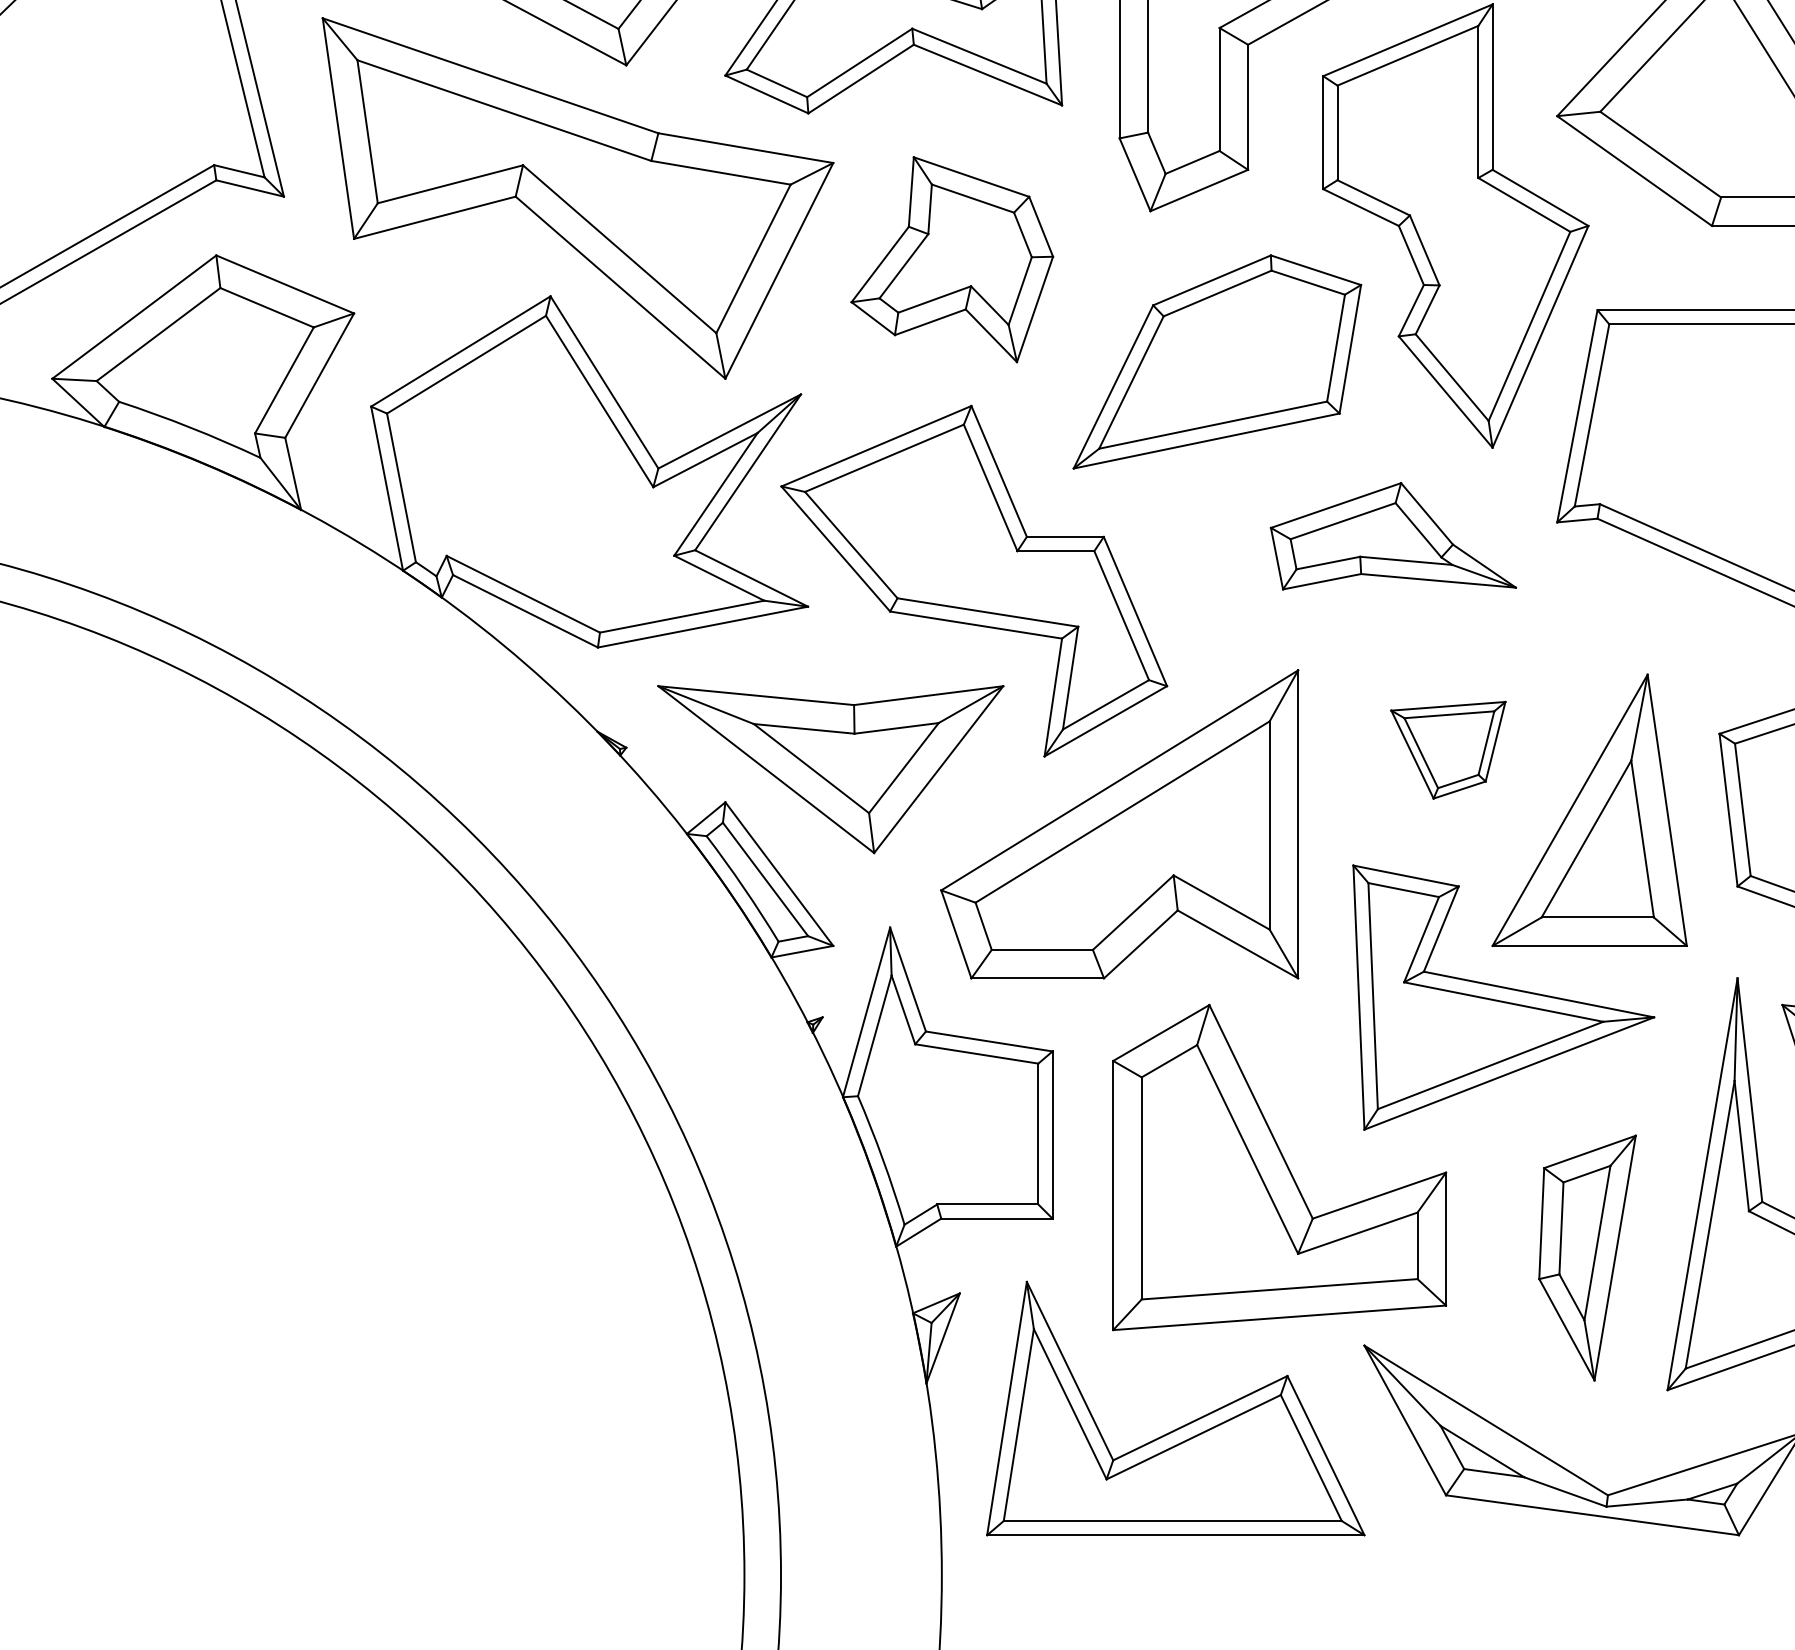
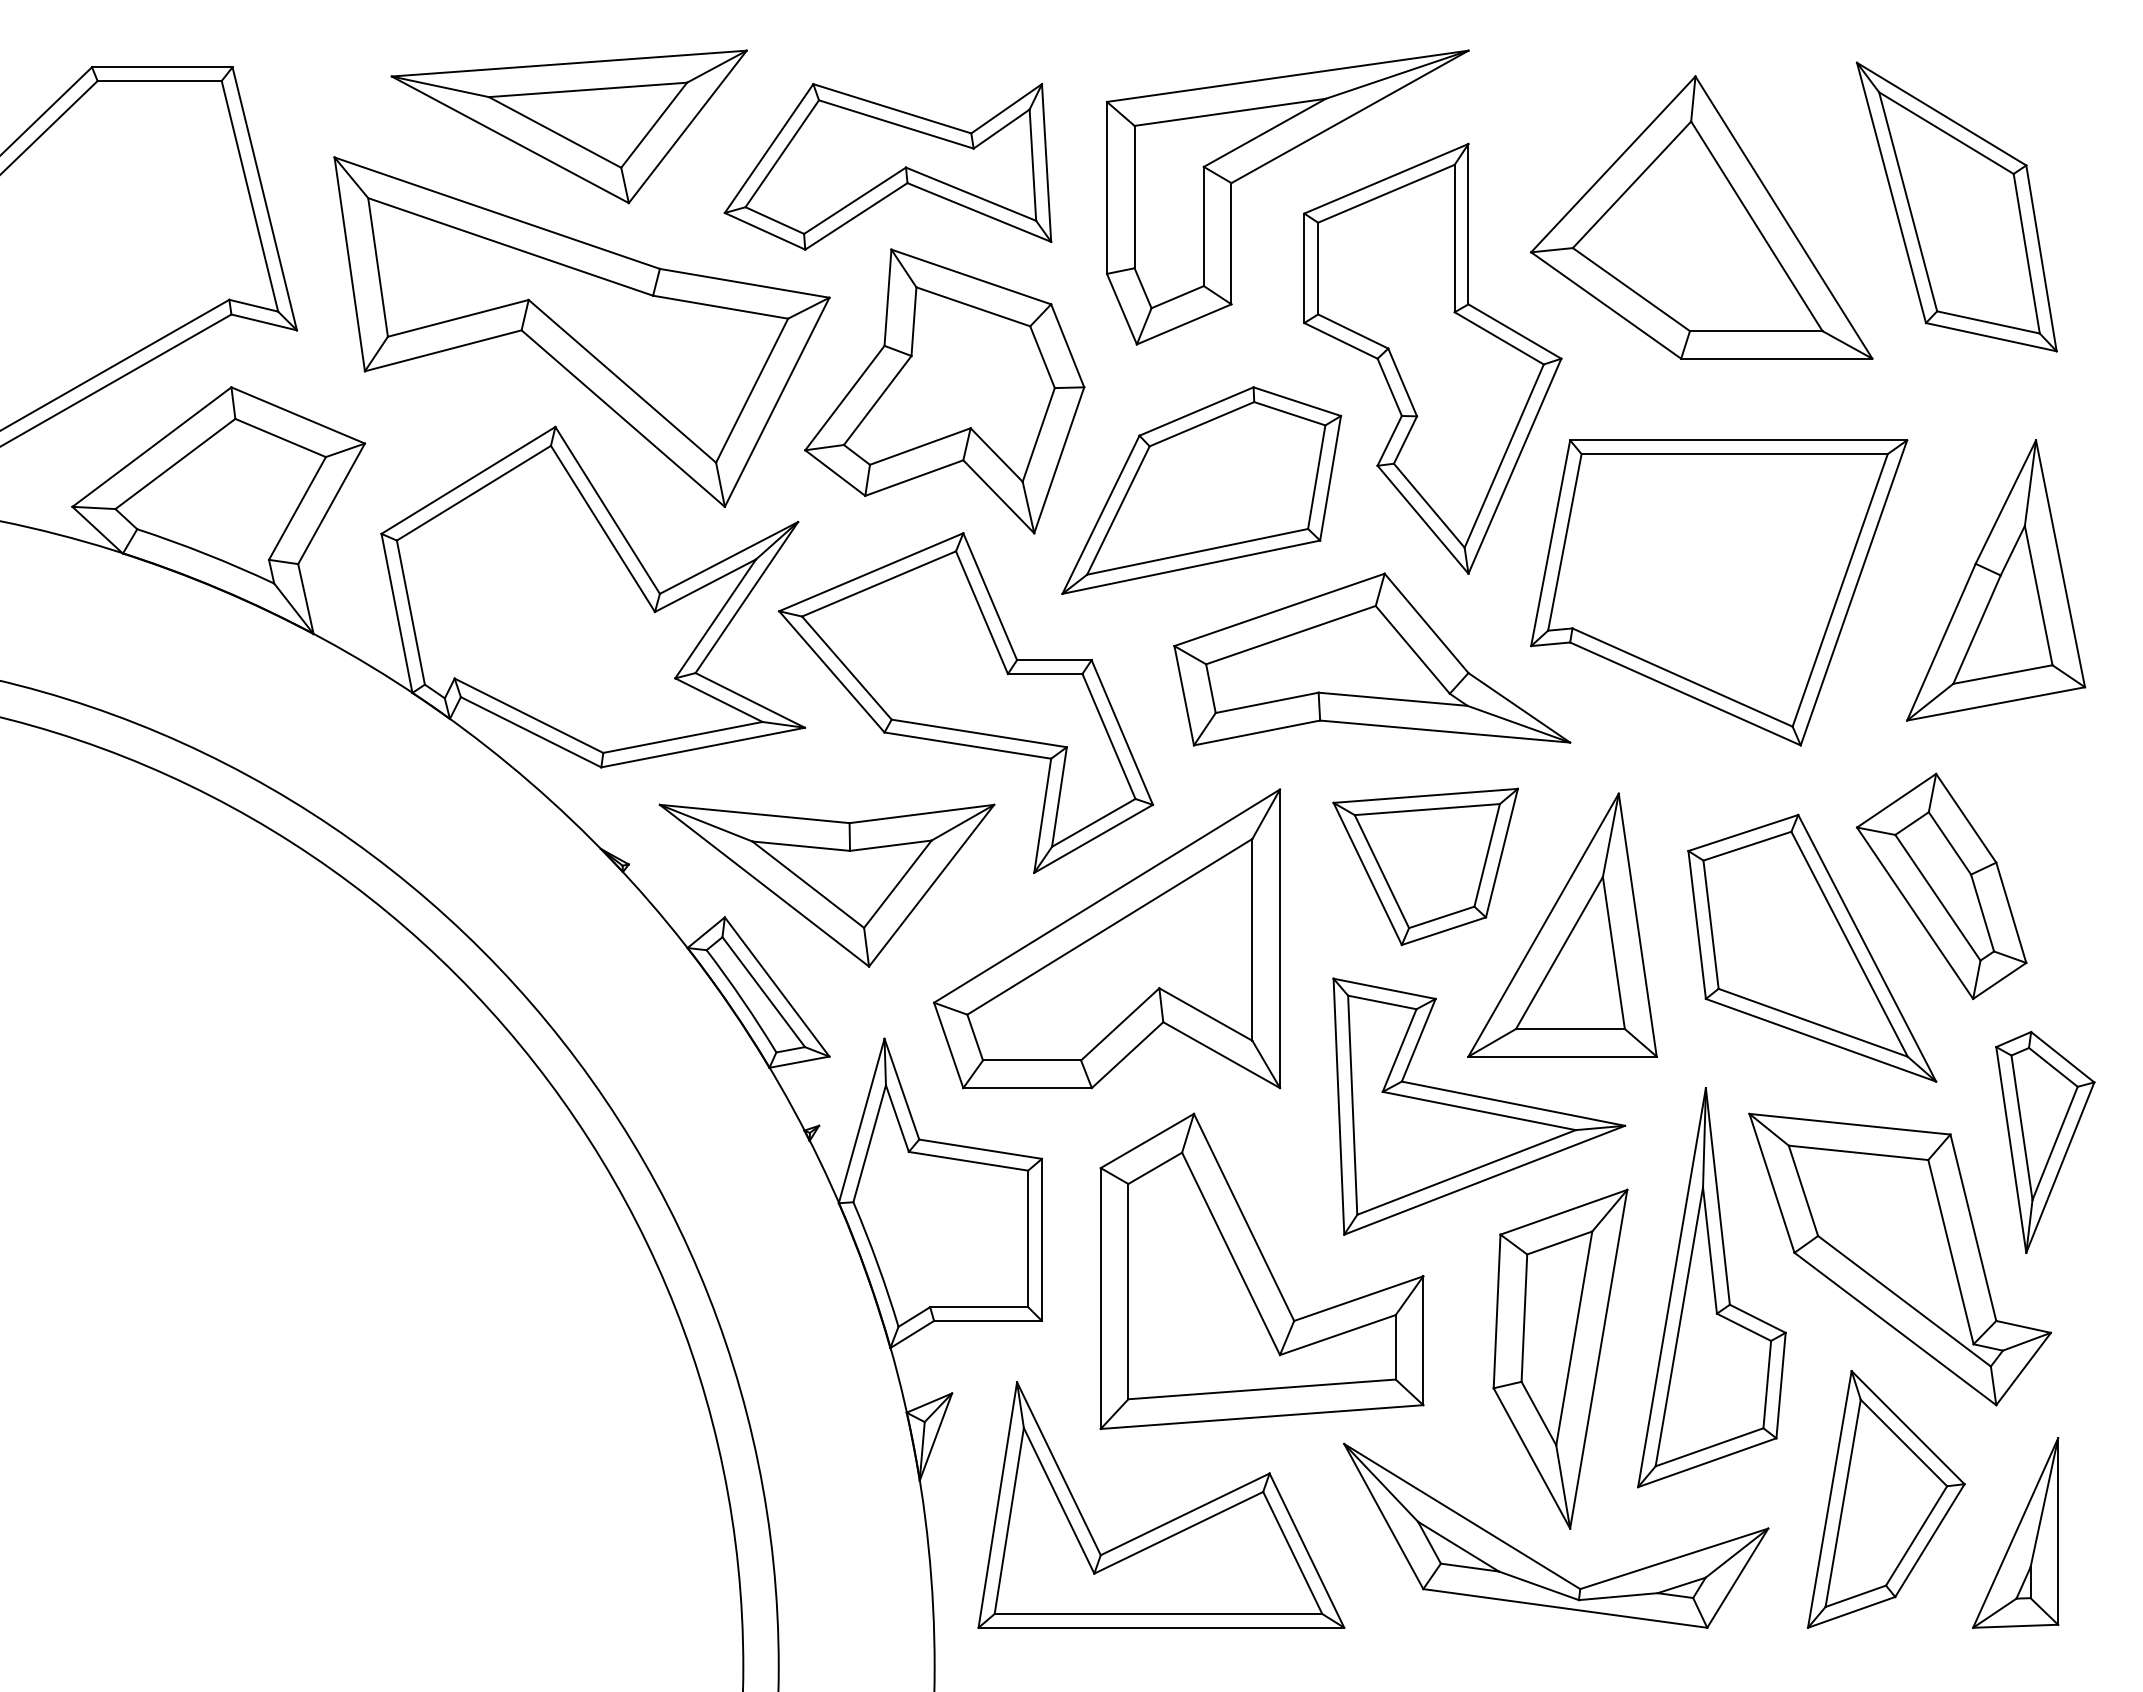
part: (952, 259) -> (944, 391), size x1.43
part: (1393, 536) -> (1372, 659), size x1.67
part: (1448, 749) -> (1425, 866), size x1.67
part: (1587, 1257) -> (1560, 1358), size x1.43

